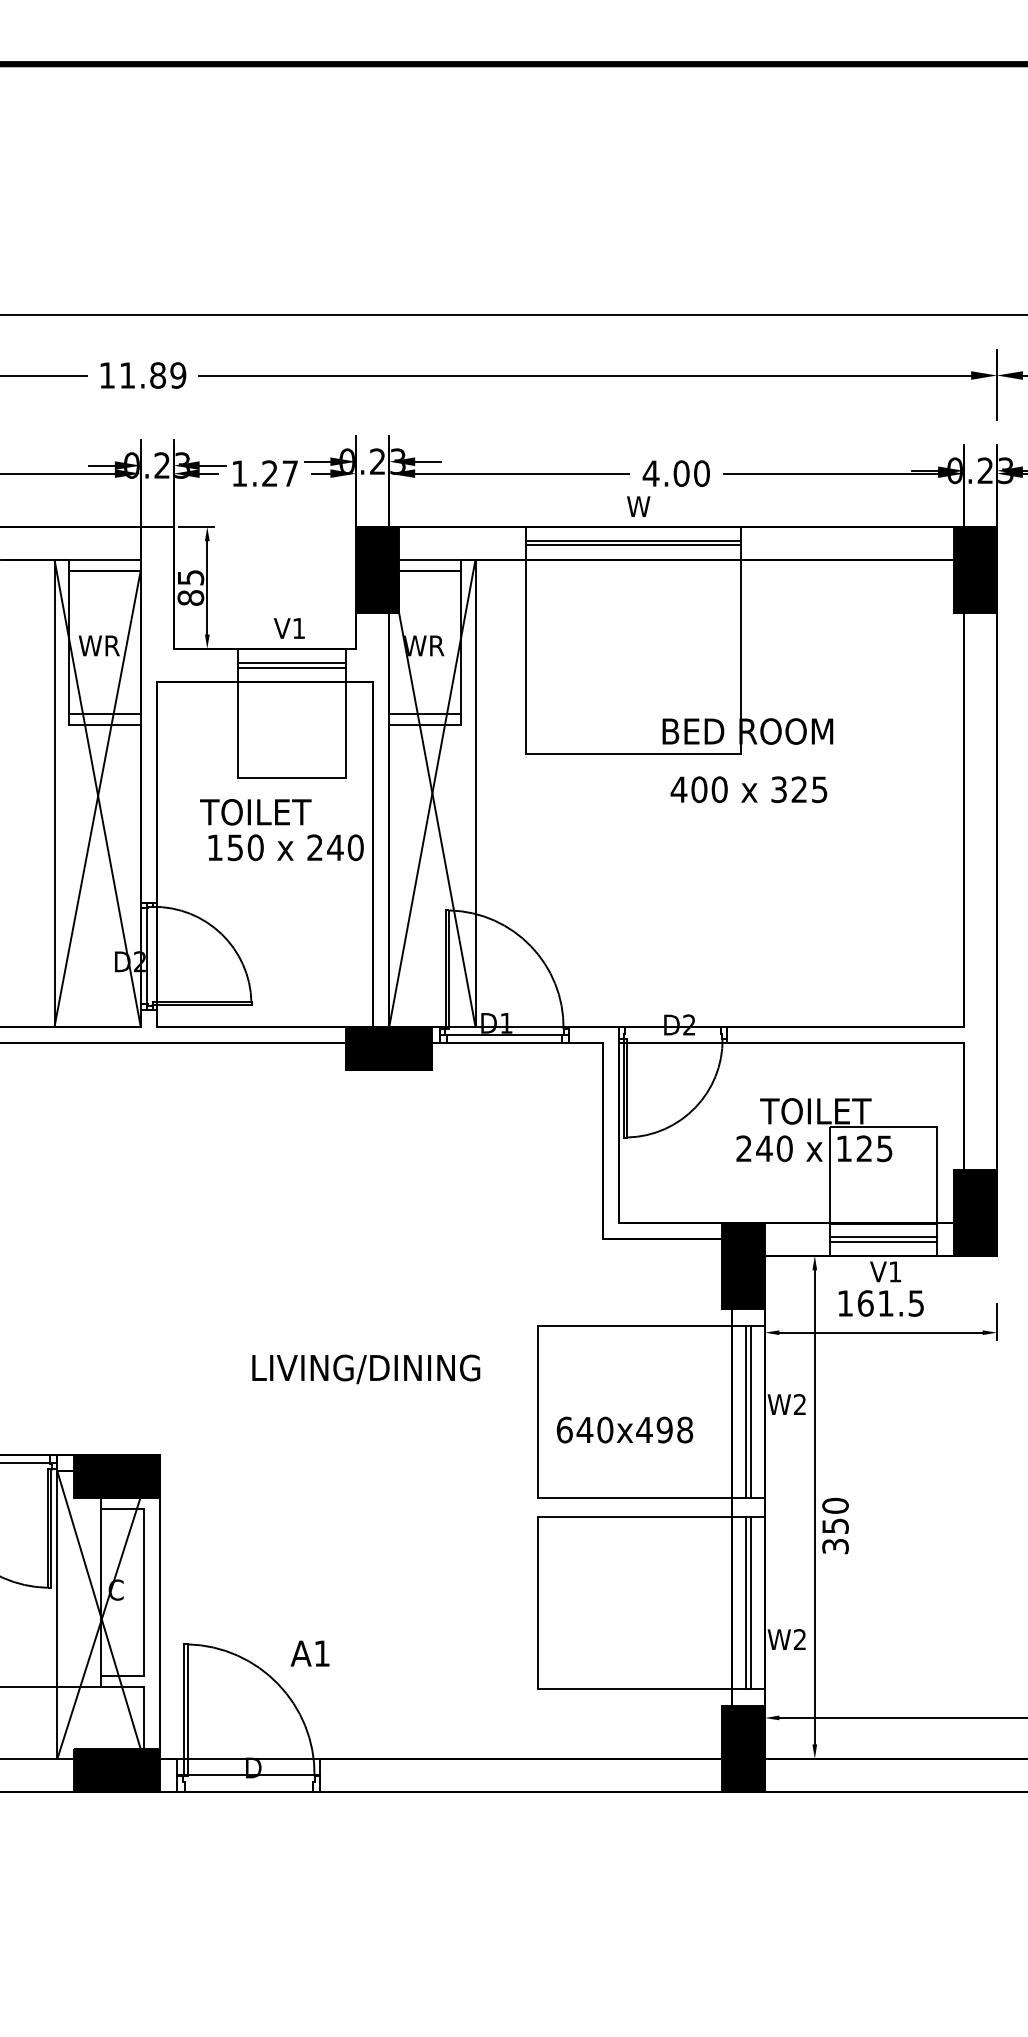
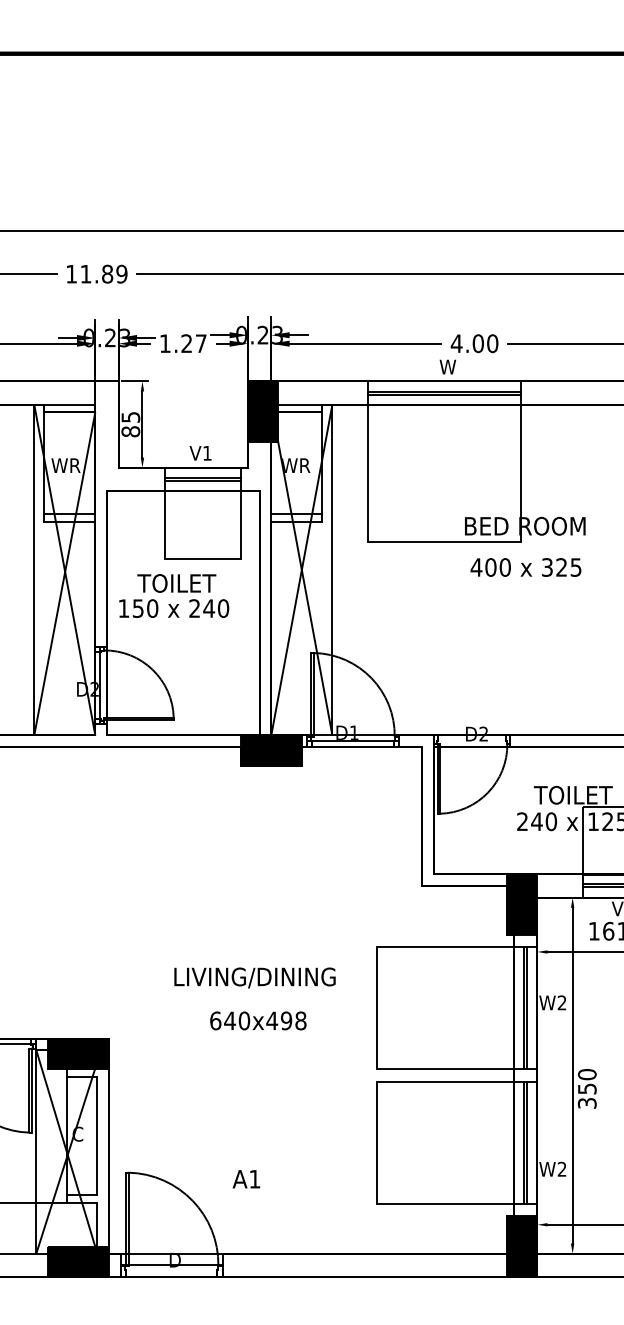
text: (285, 847) -> (173, 608), moved
text: (625, 1429) -> (258, 1020), moved
text: (309, 1653) -> (245, 1179), moved

